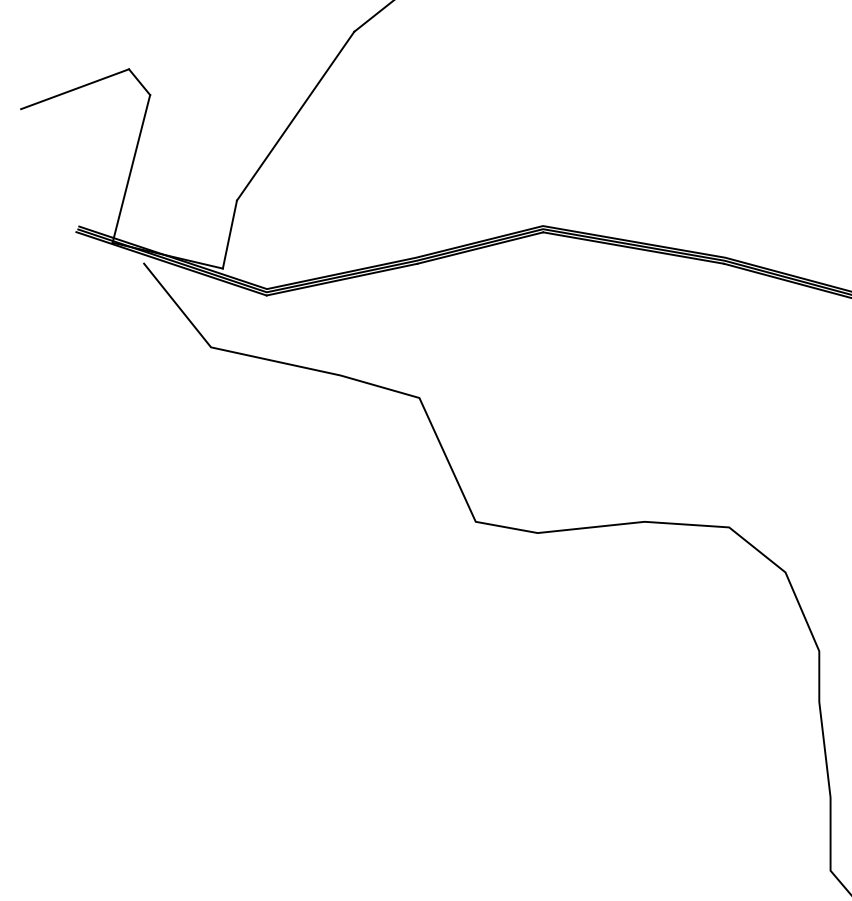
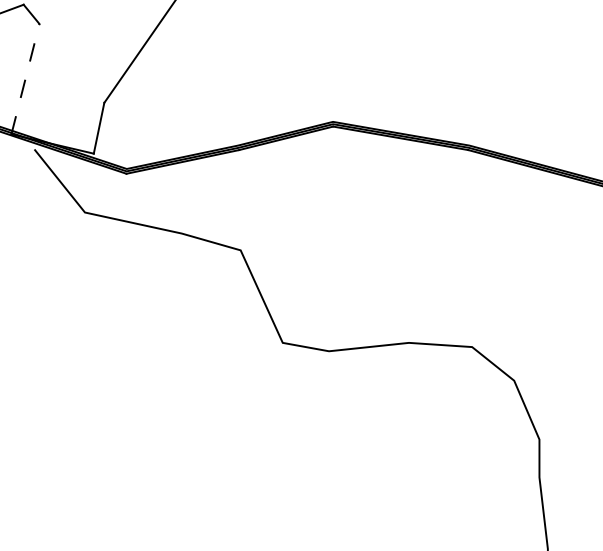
line: (131, 168) -> (25, 78), solid -> dashed

